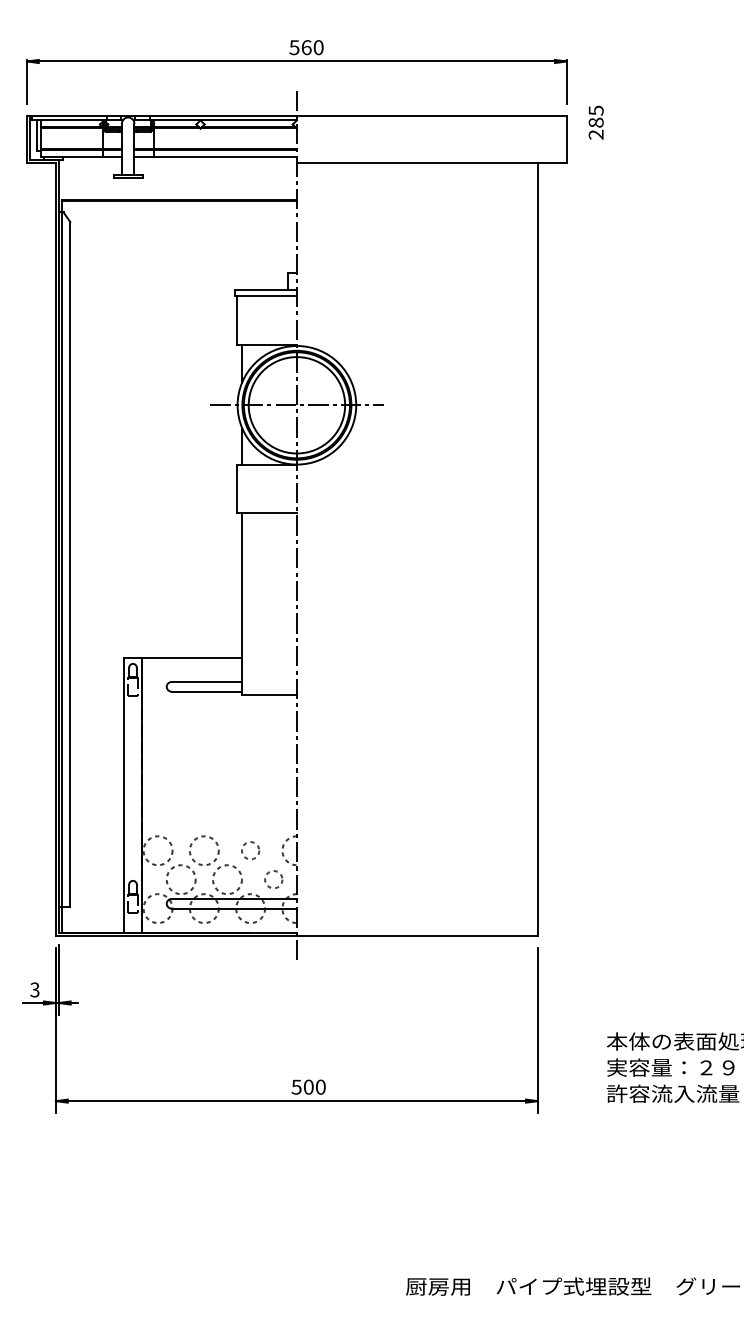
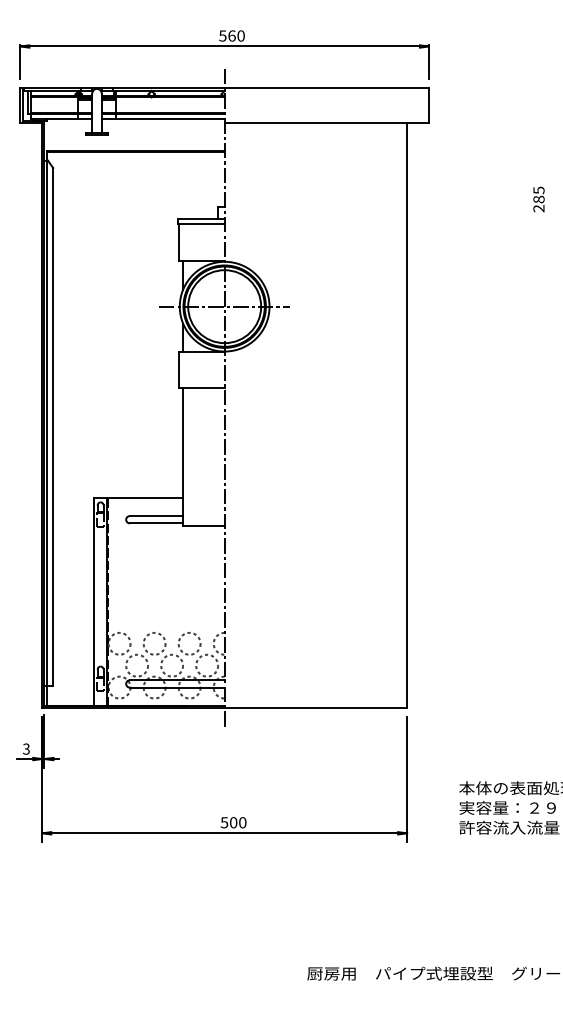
text: (595, 122) -> (538, 199), moved
circle: (250, 850) -> (189, 643), size x1.67
circle: (273, 879) -> (206, 665), size x1.67

